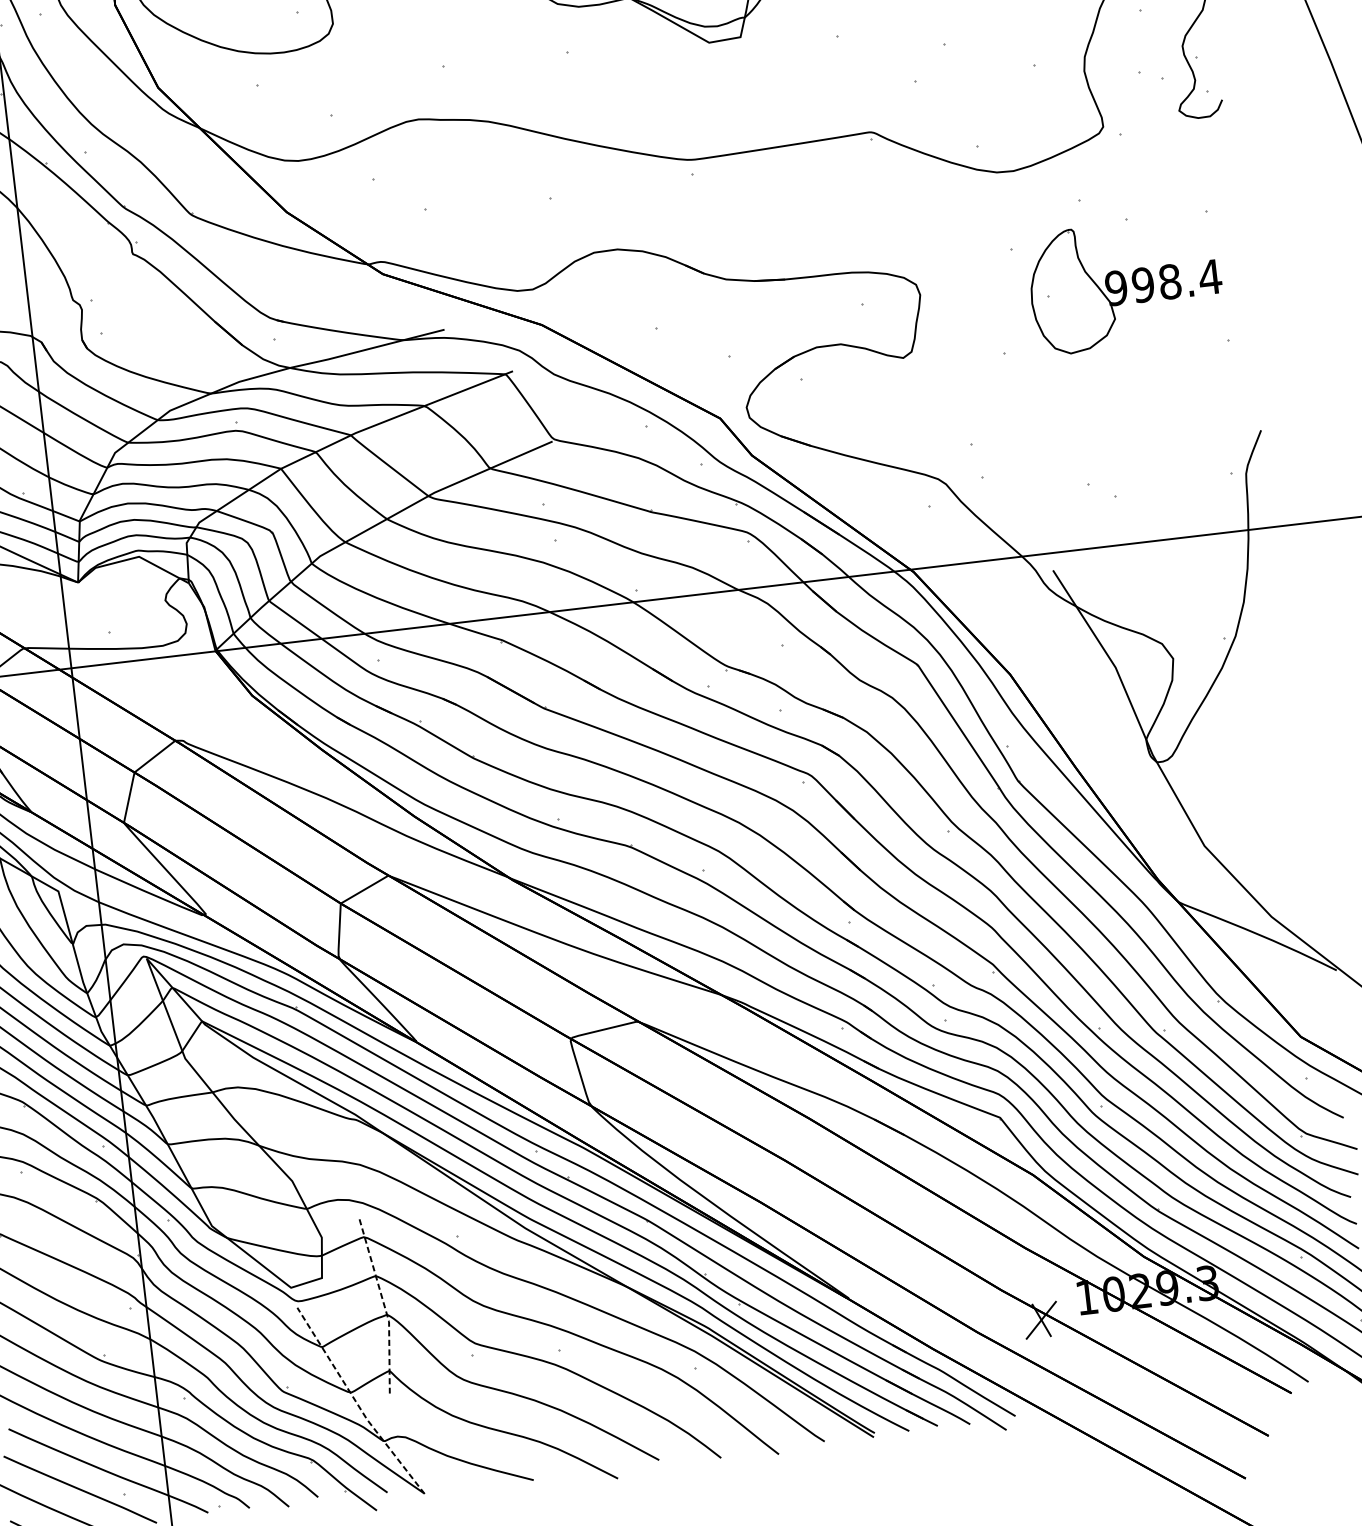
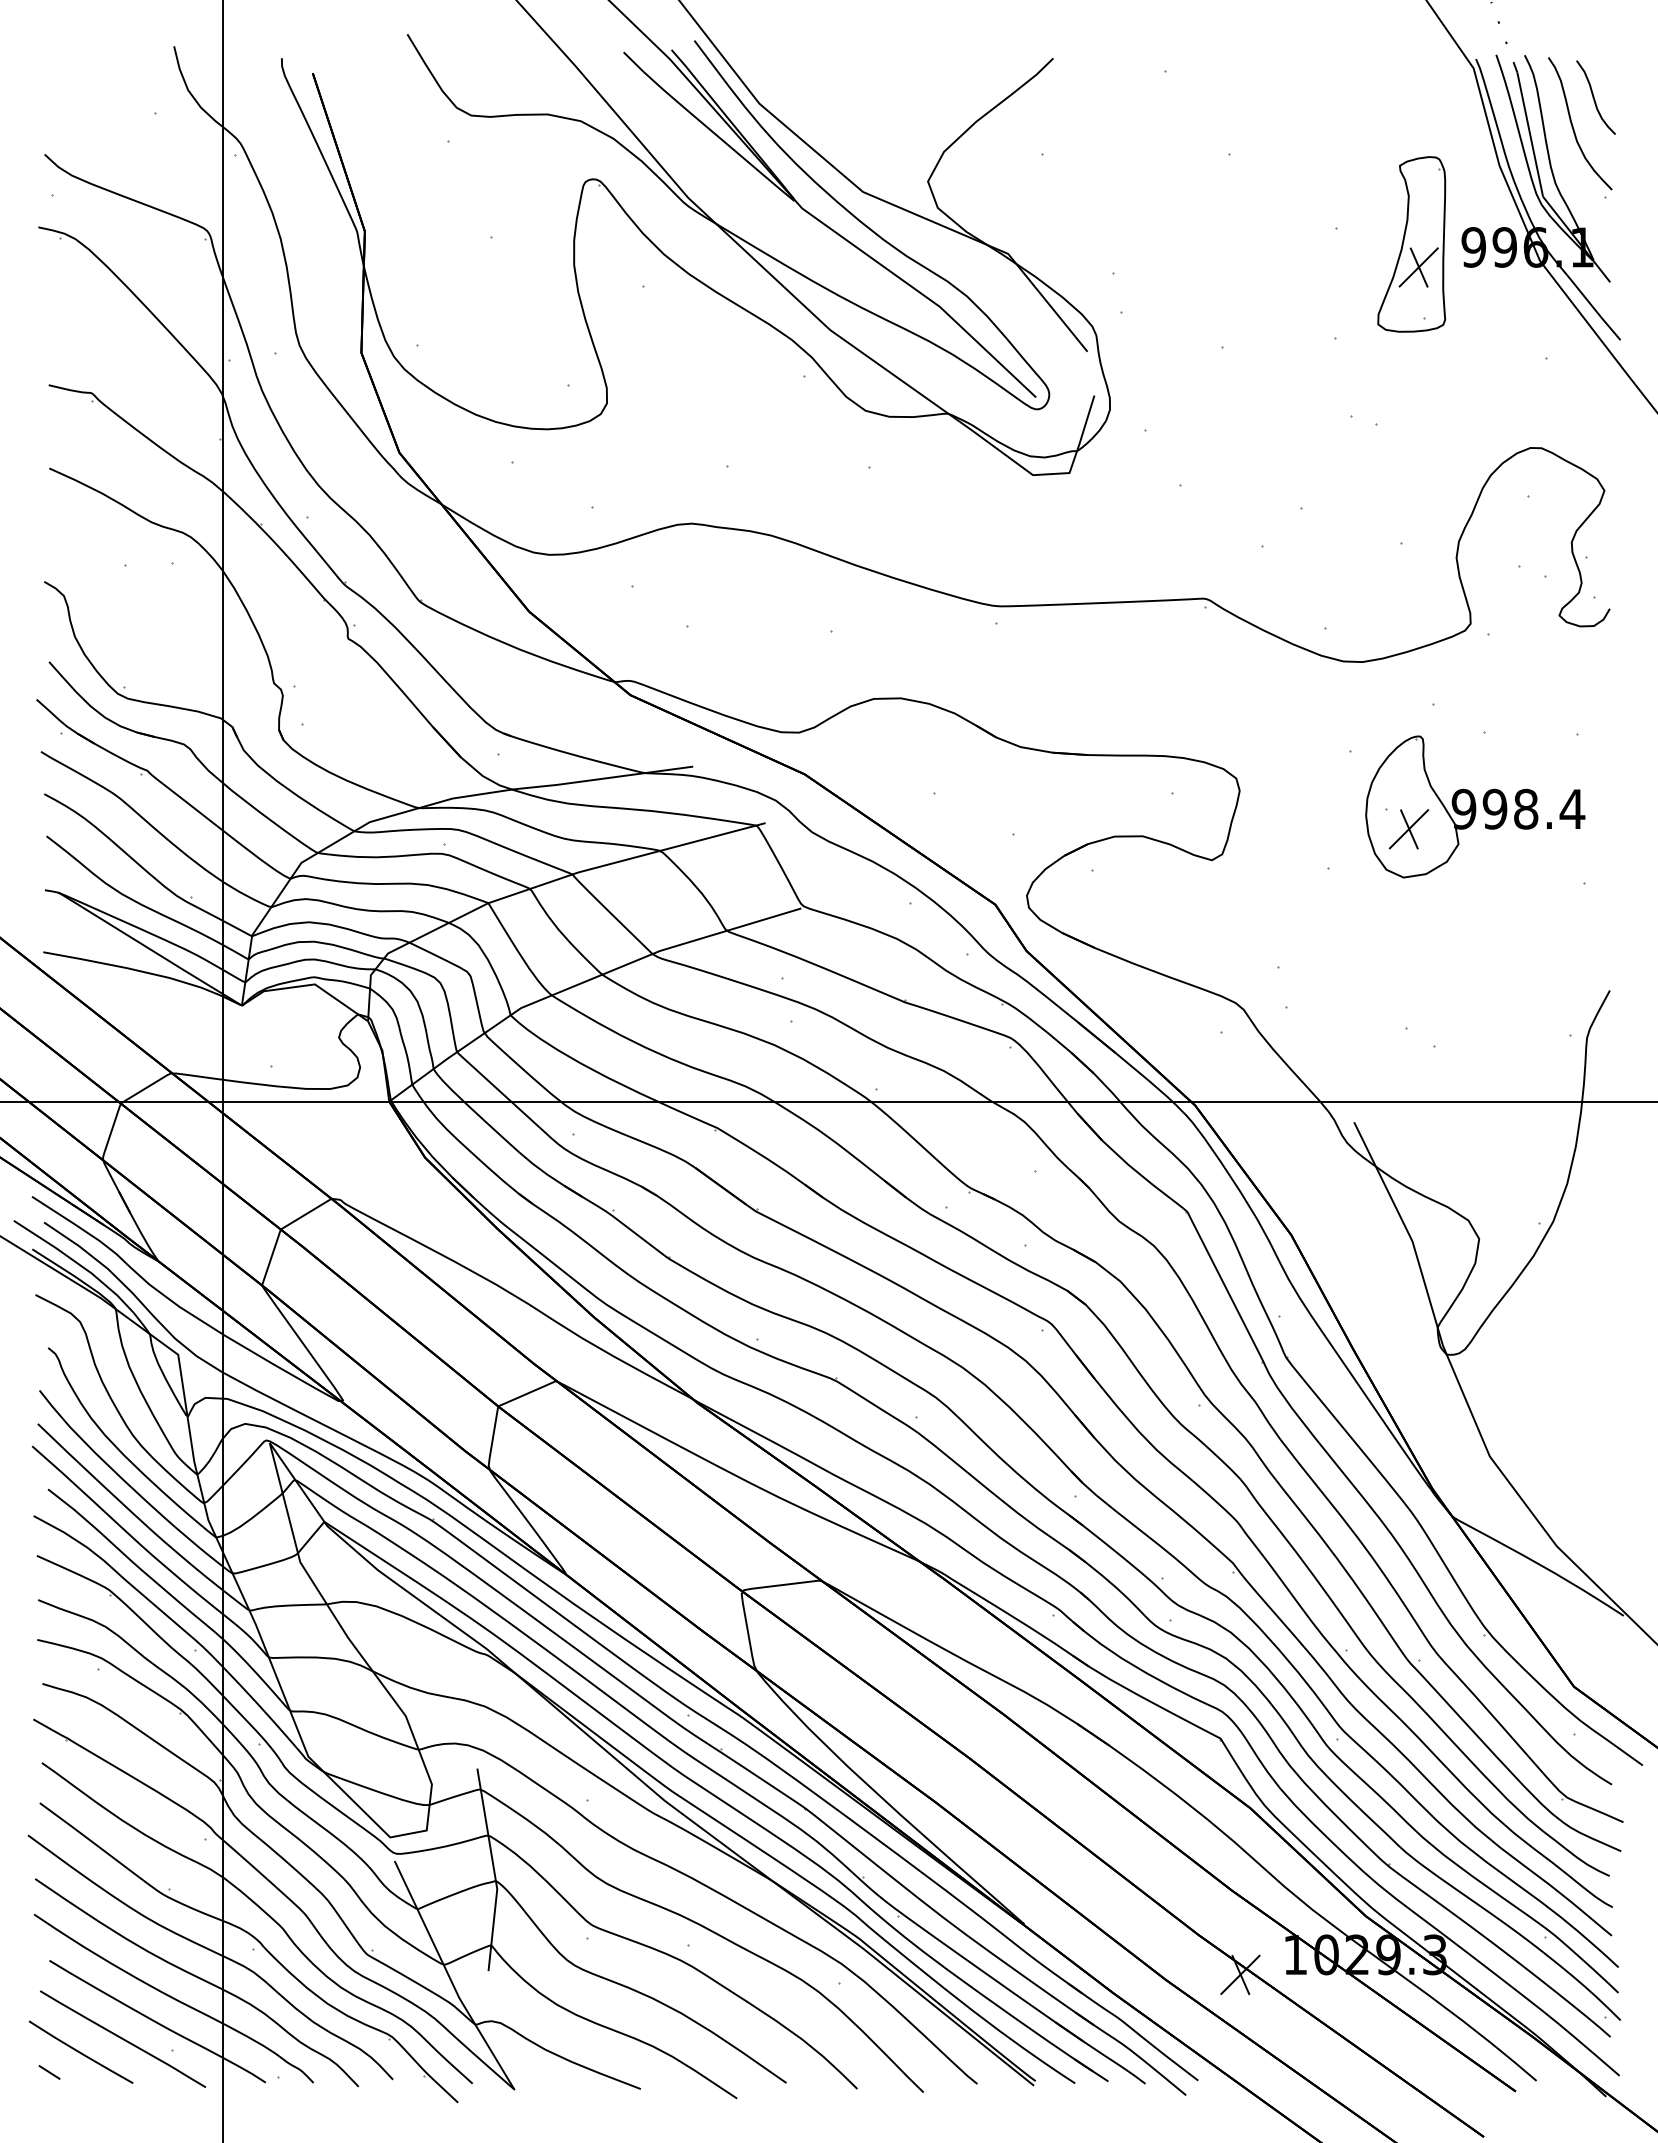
part: (1070, 311) -> (1408, 829), added
line: (384, 1305) -> (494, 1870), dashed -> solid
line: (357, 1403) -> (450, 1978), dashed -> solid

